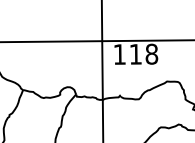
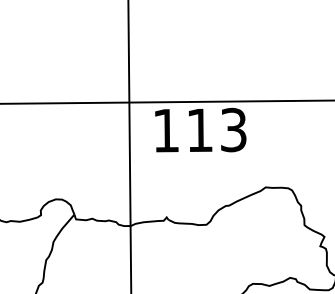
text: (151, 53) -> (232, 128), 118 -> 113

